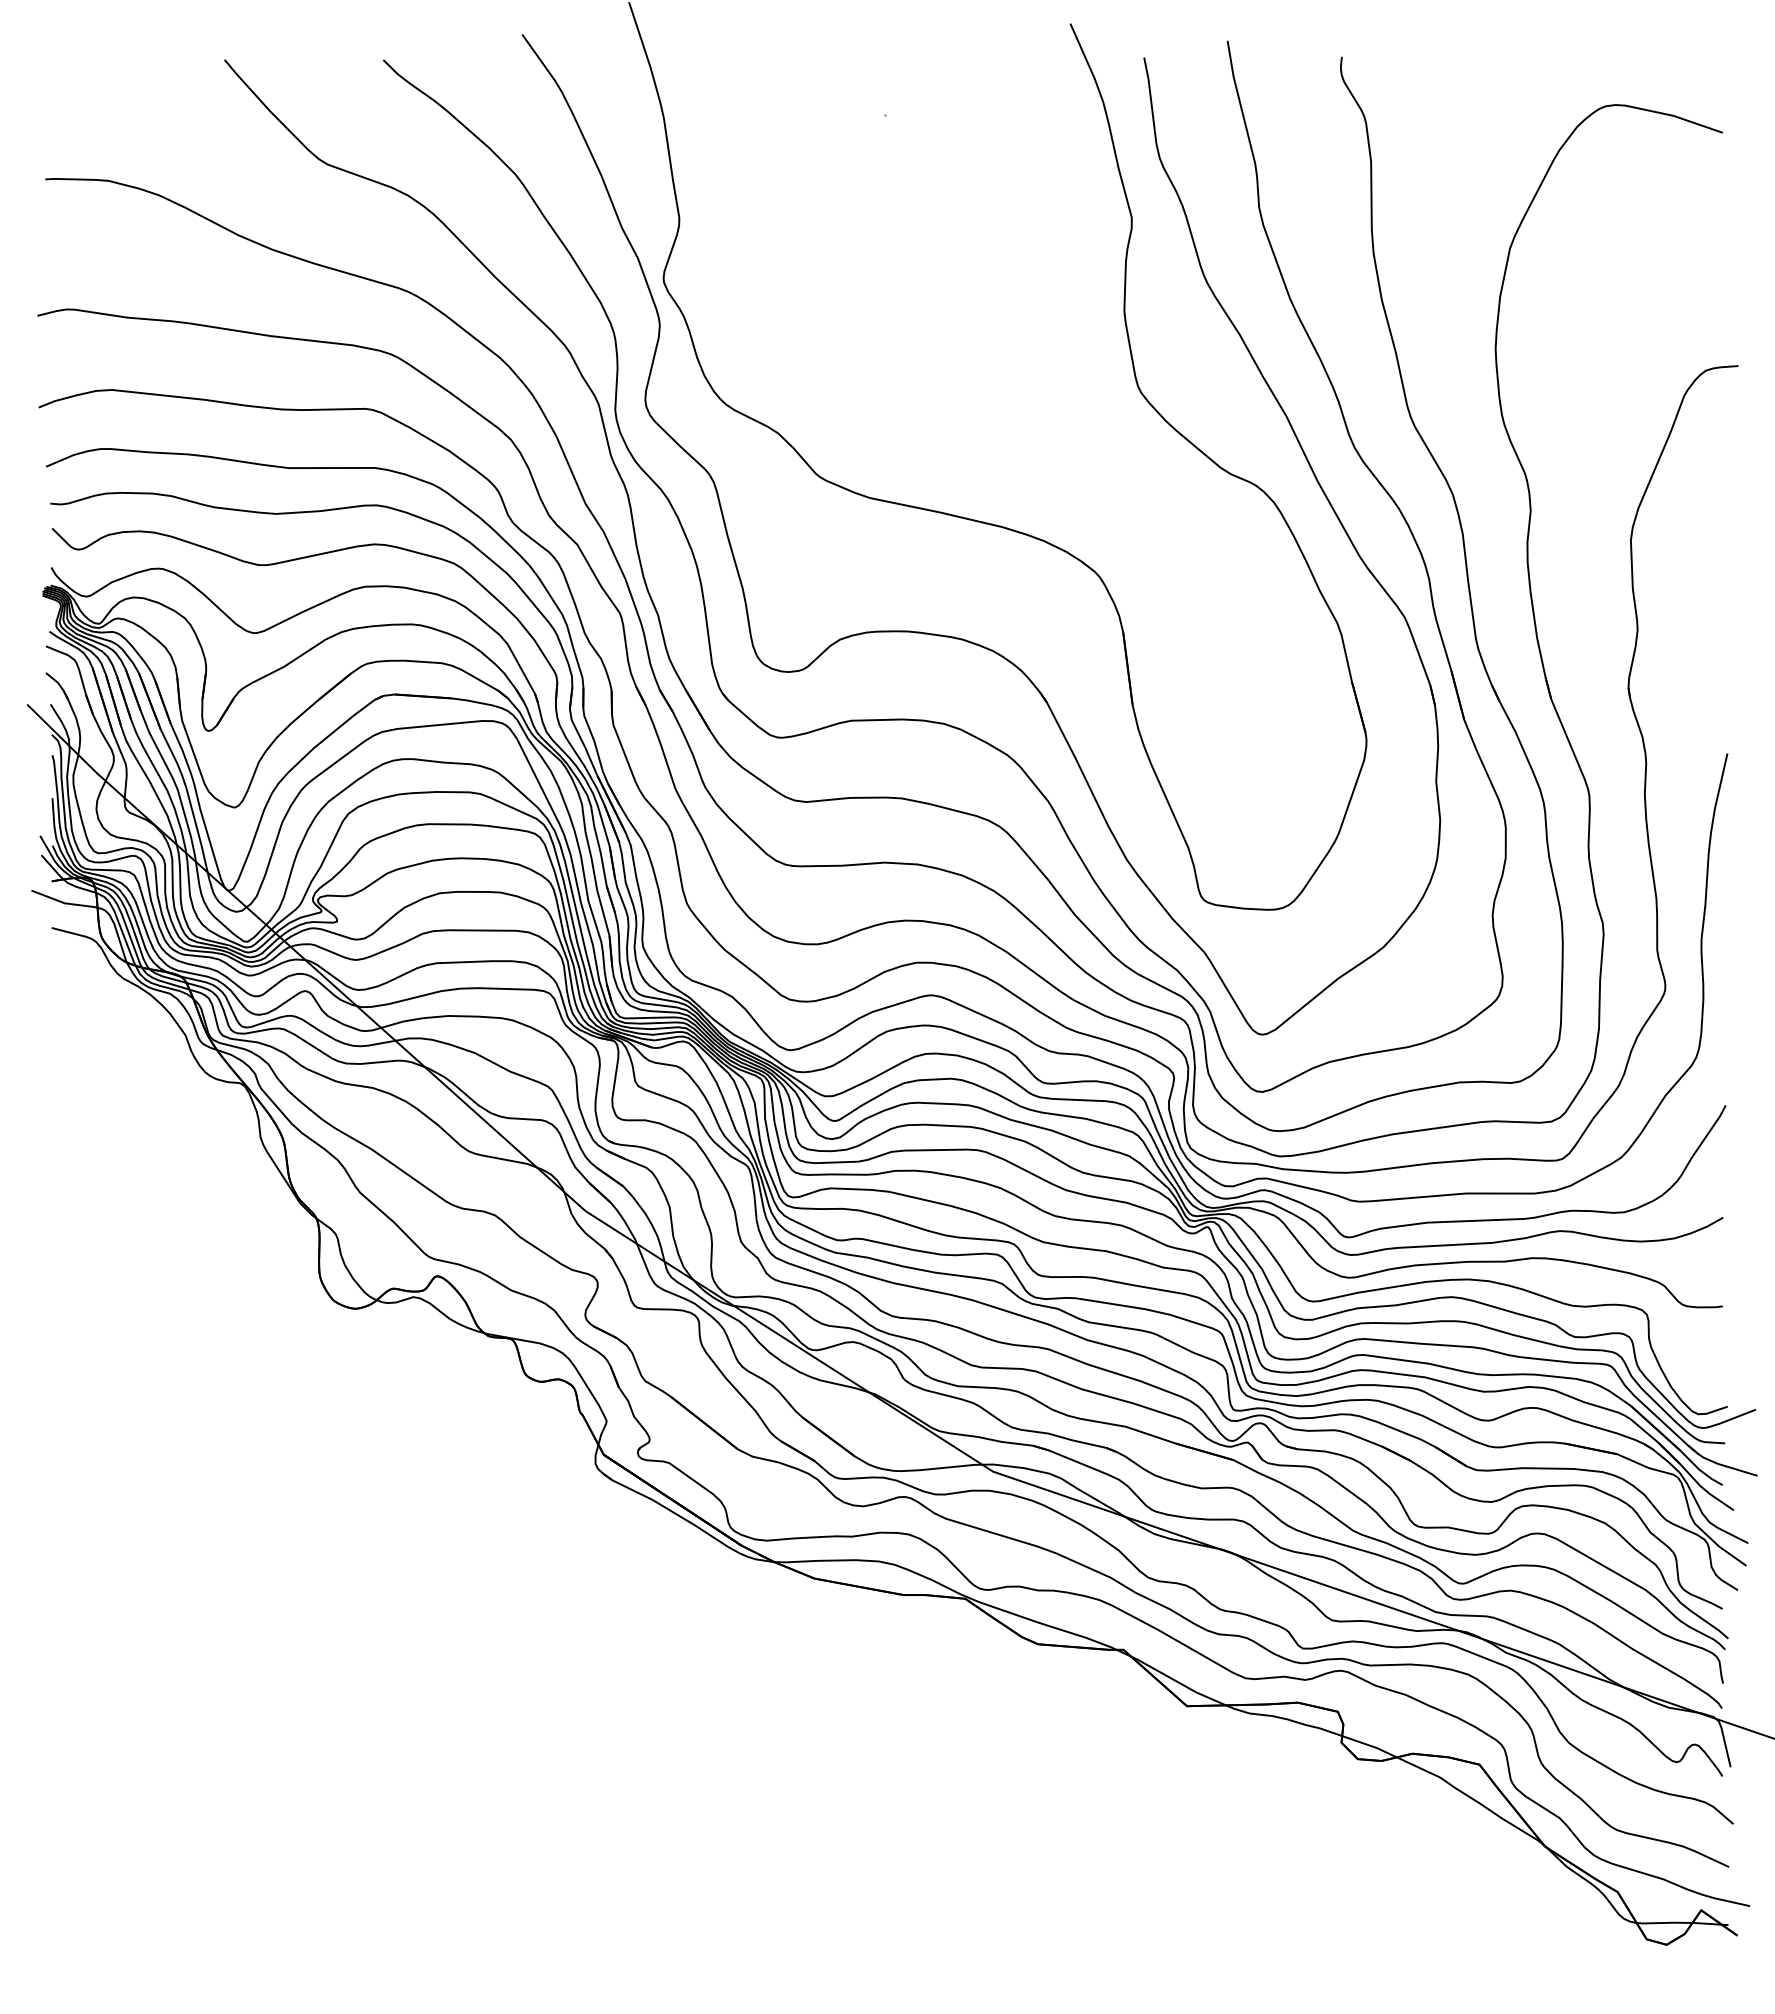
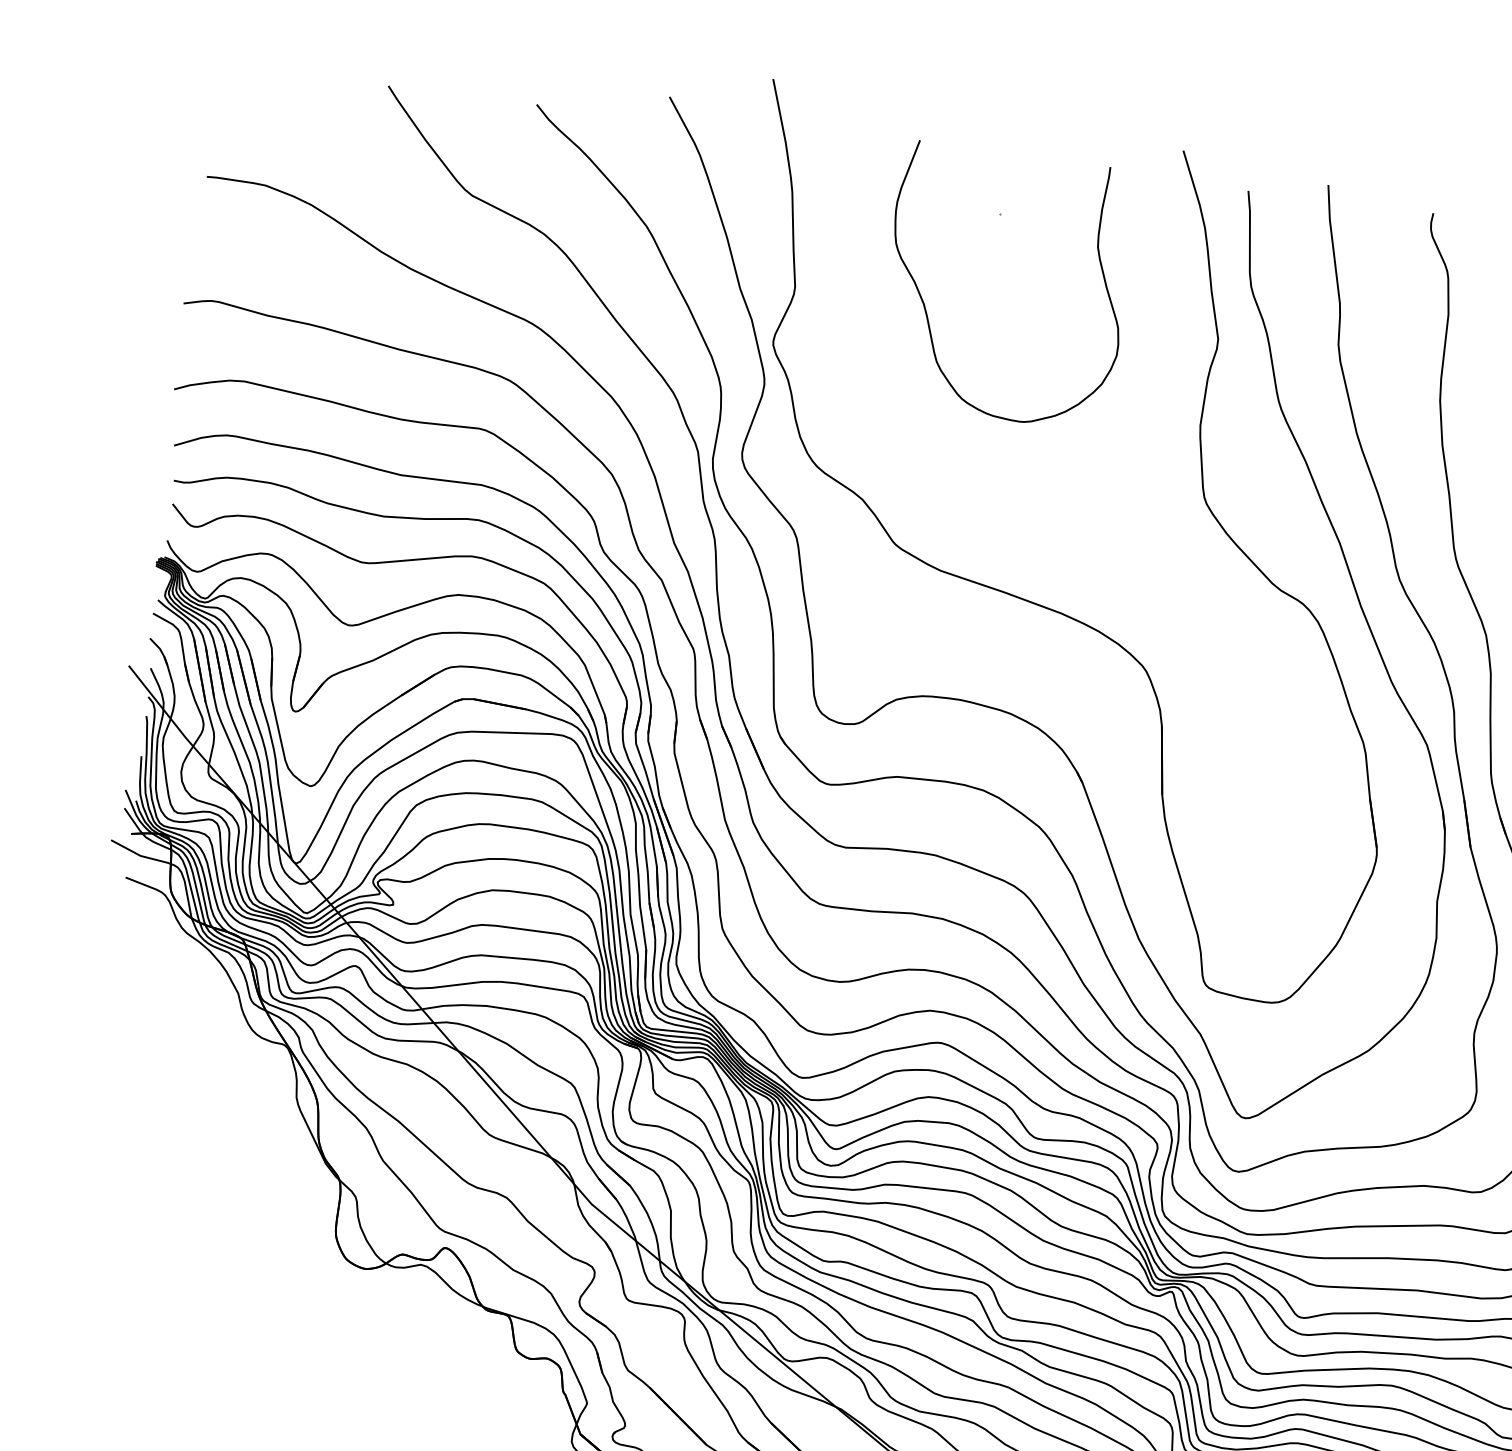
curve: (820, 224) -> (926, 309), added

